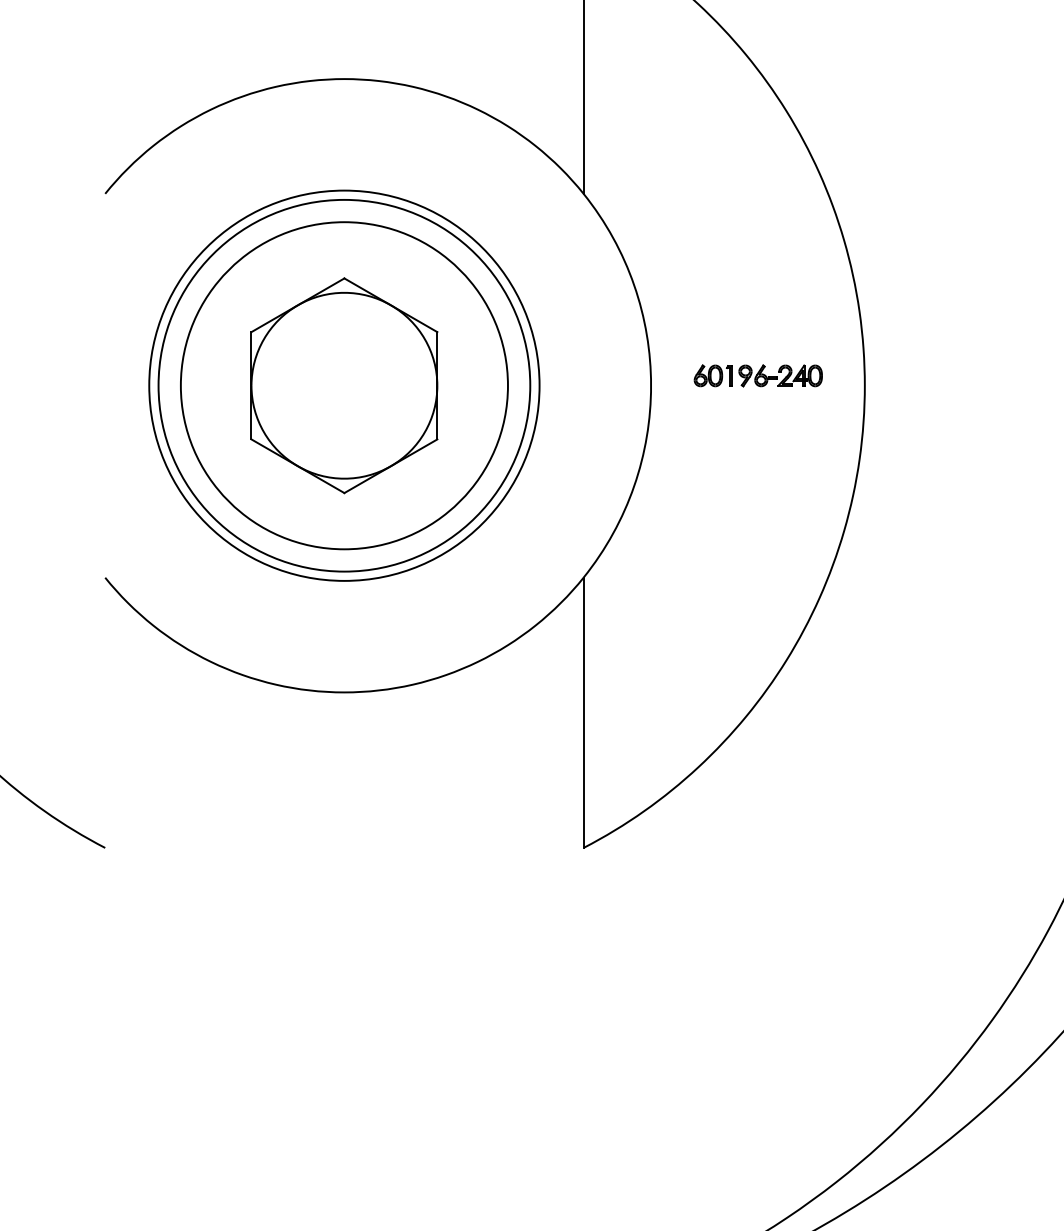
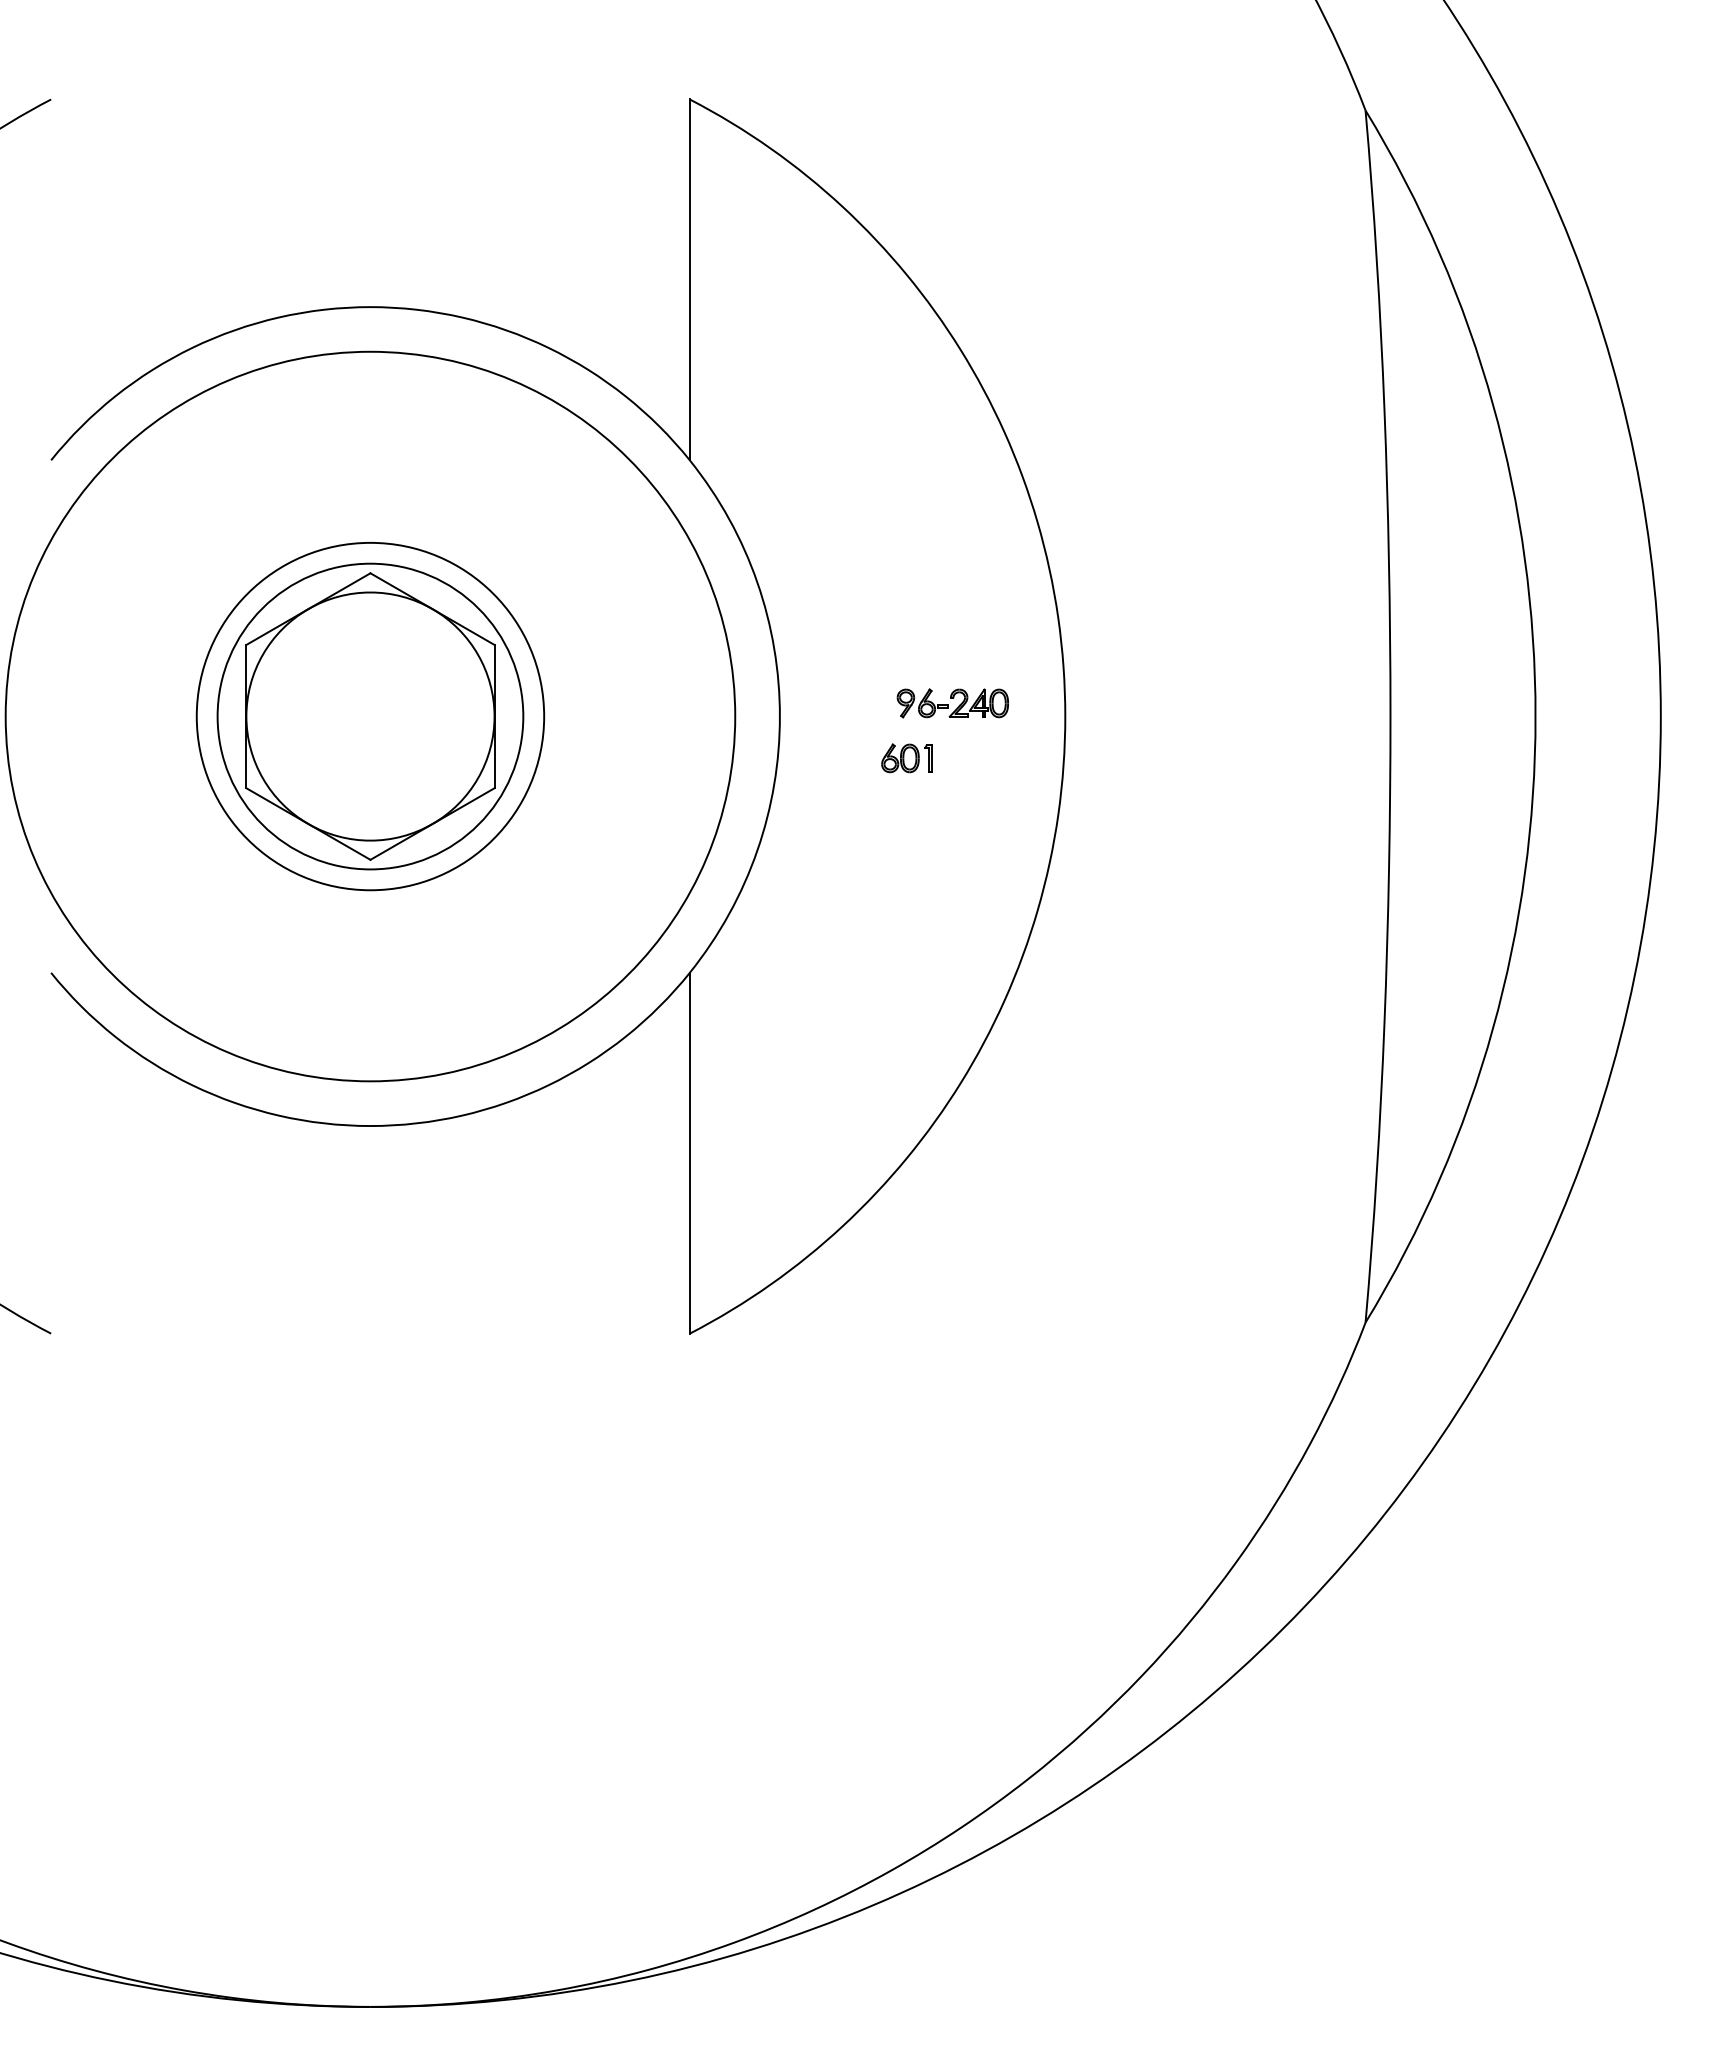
part: (712, 375) -> (906, 758), moved
circle: (344, 385) -> (370, 716), size x0.7
circle: (344, 385) -> (370, 716), size x0.7
circle: (344, 385) -> (370, 716), size x1.4

